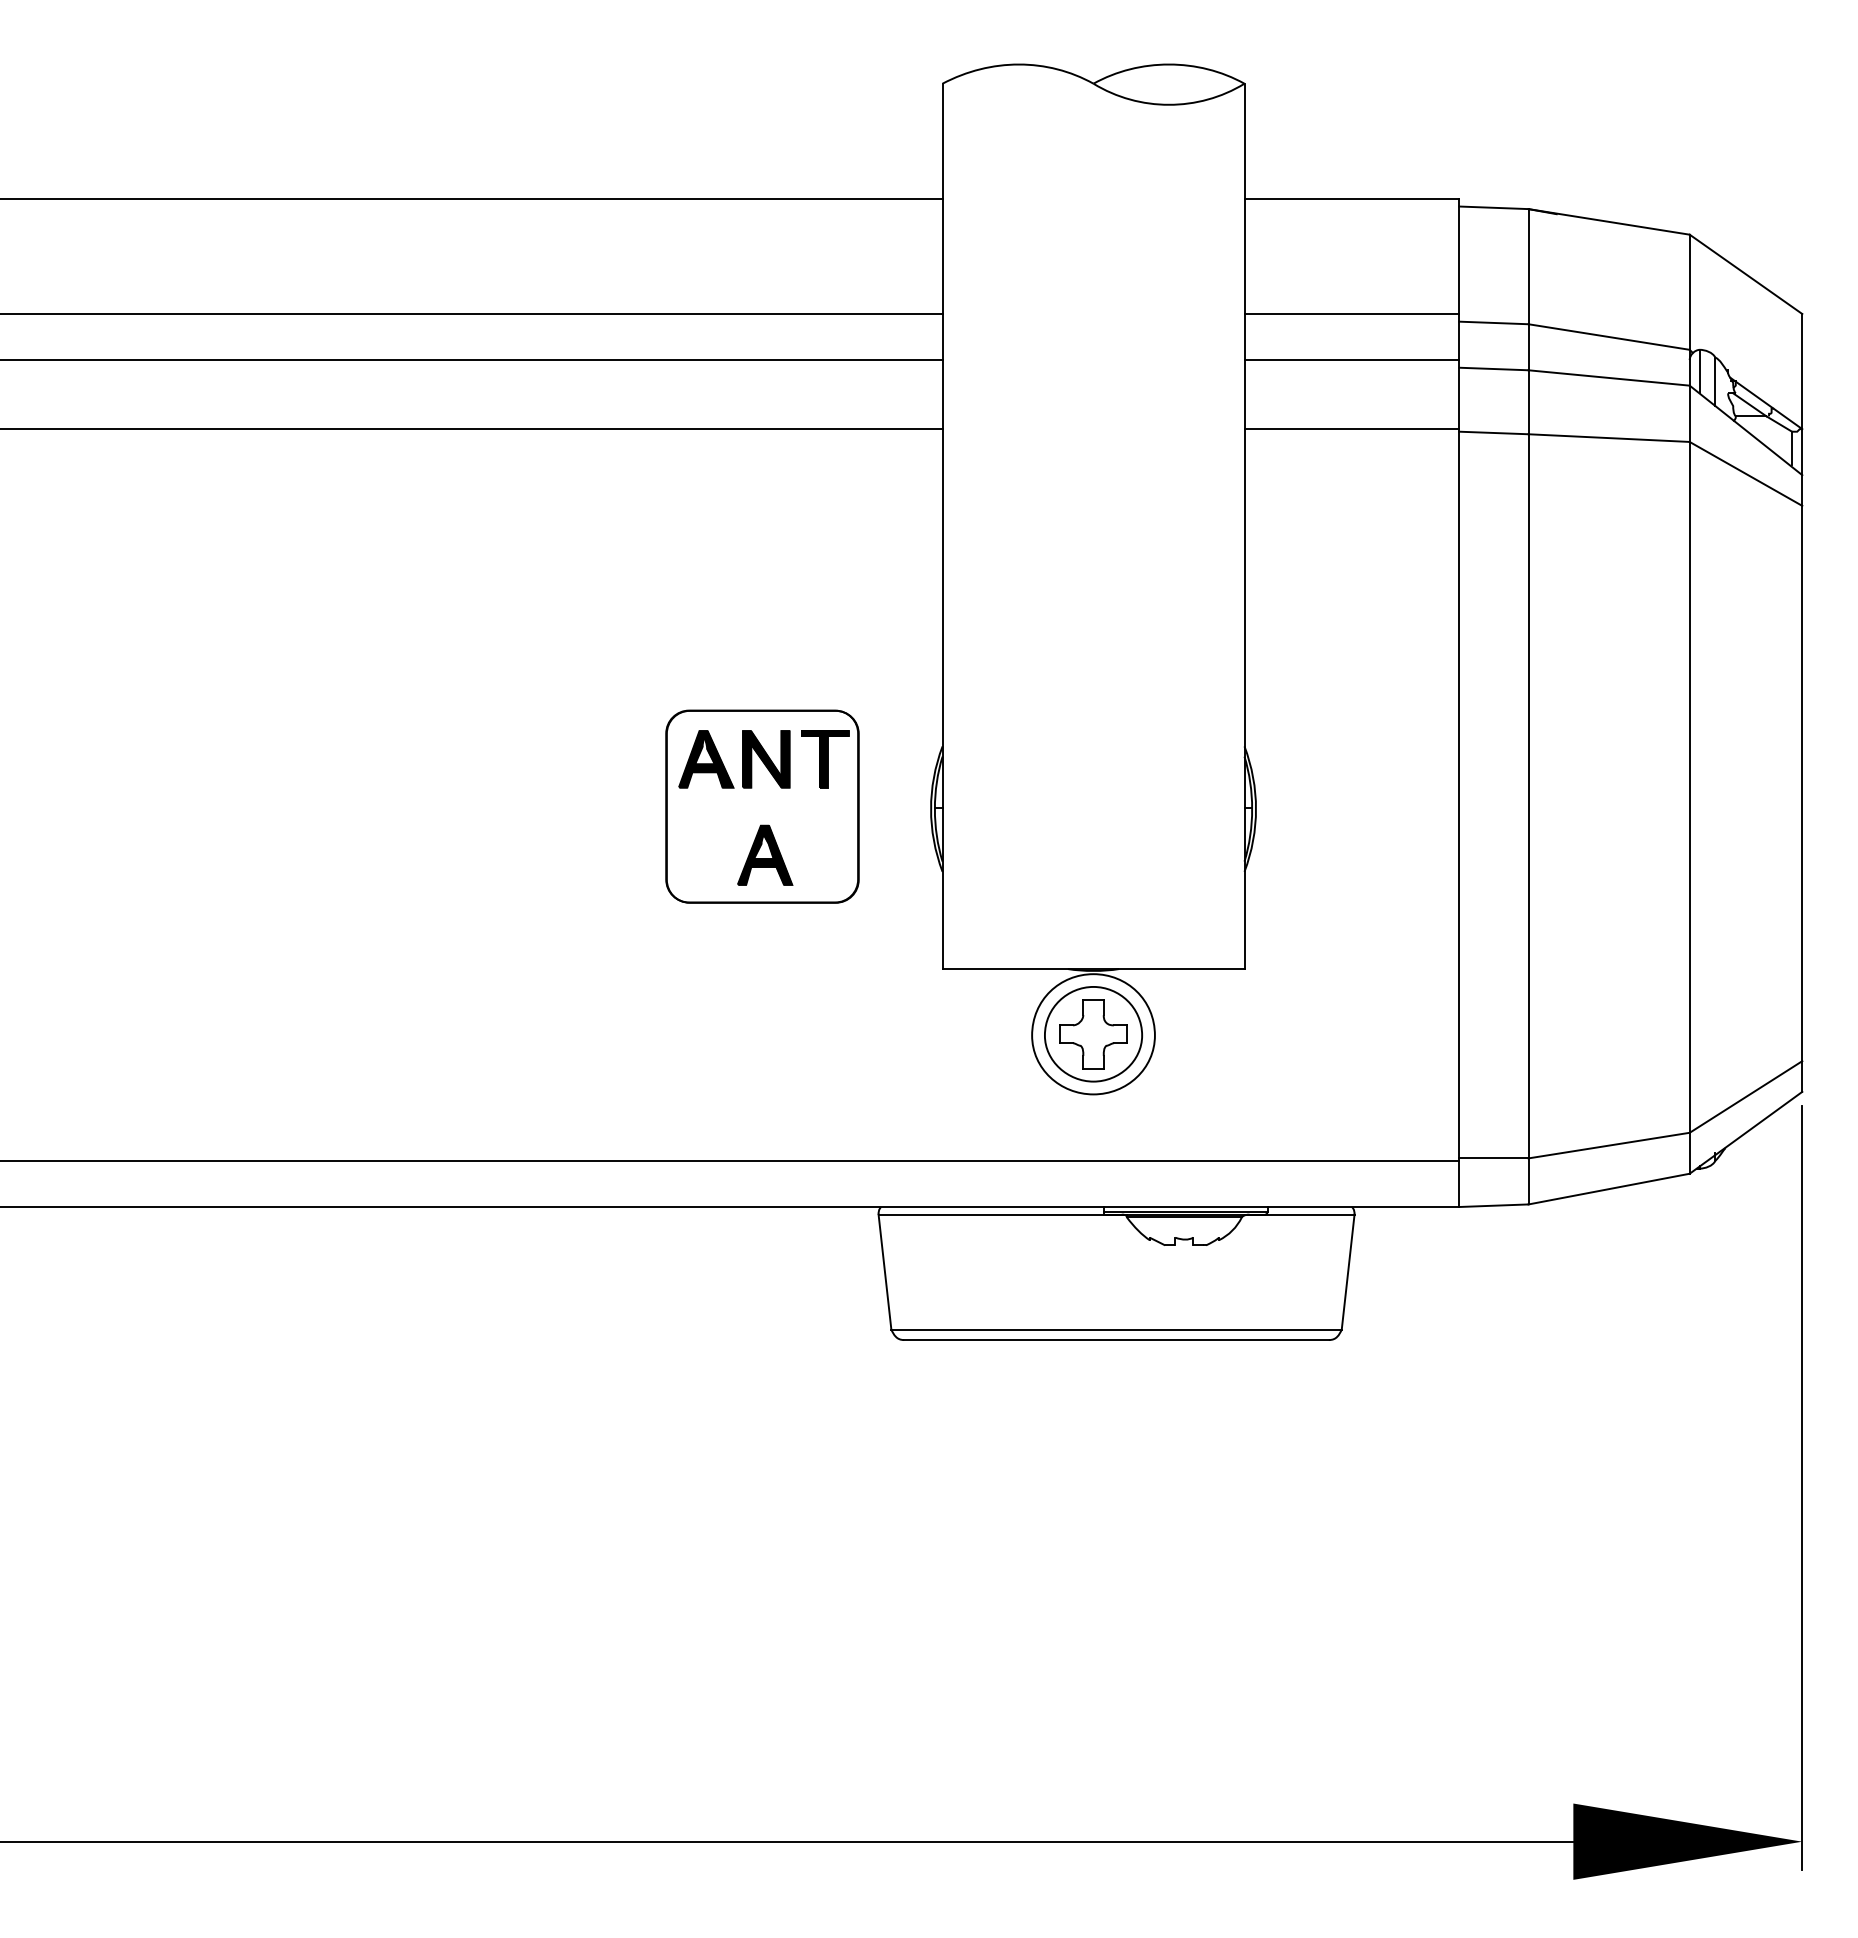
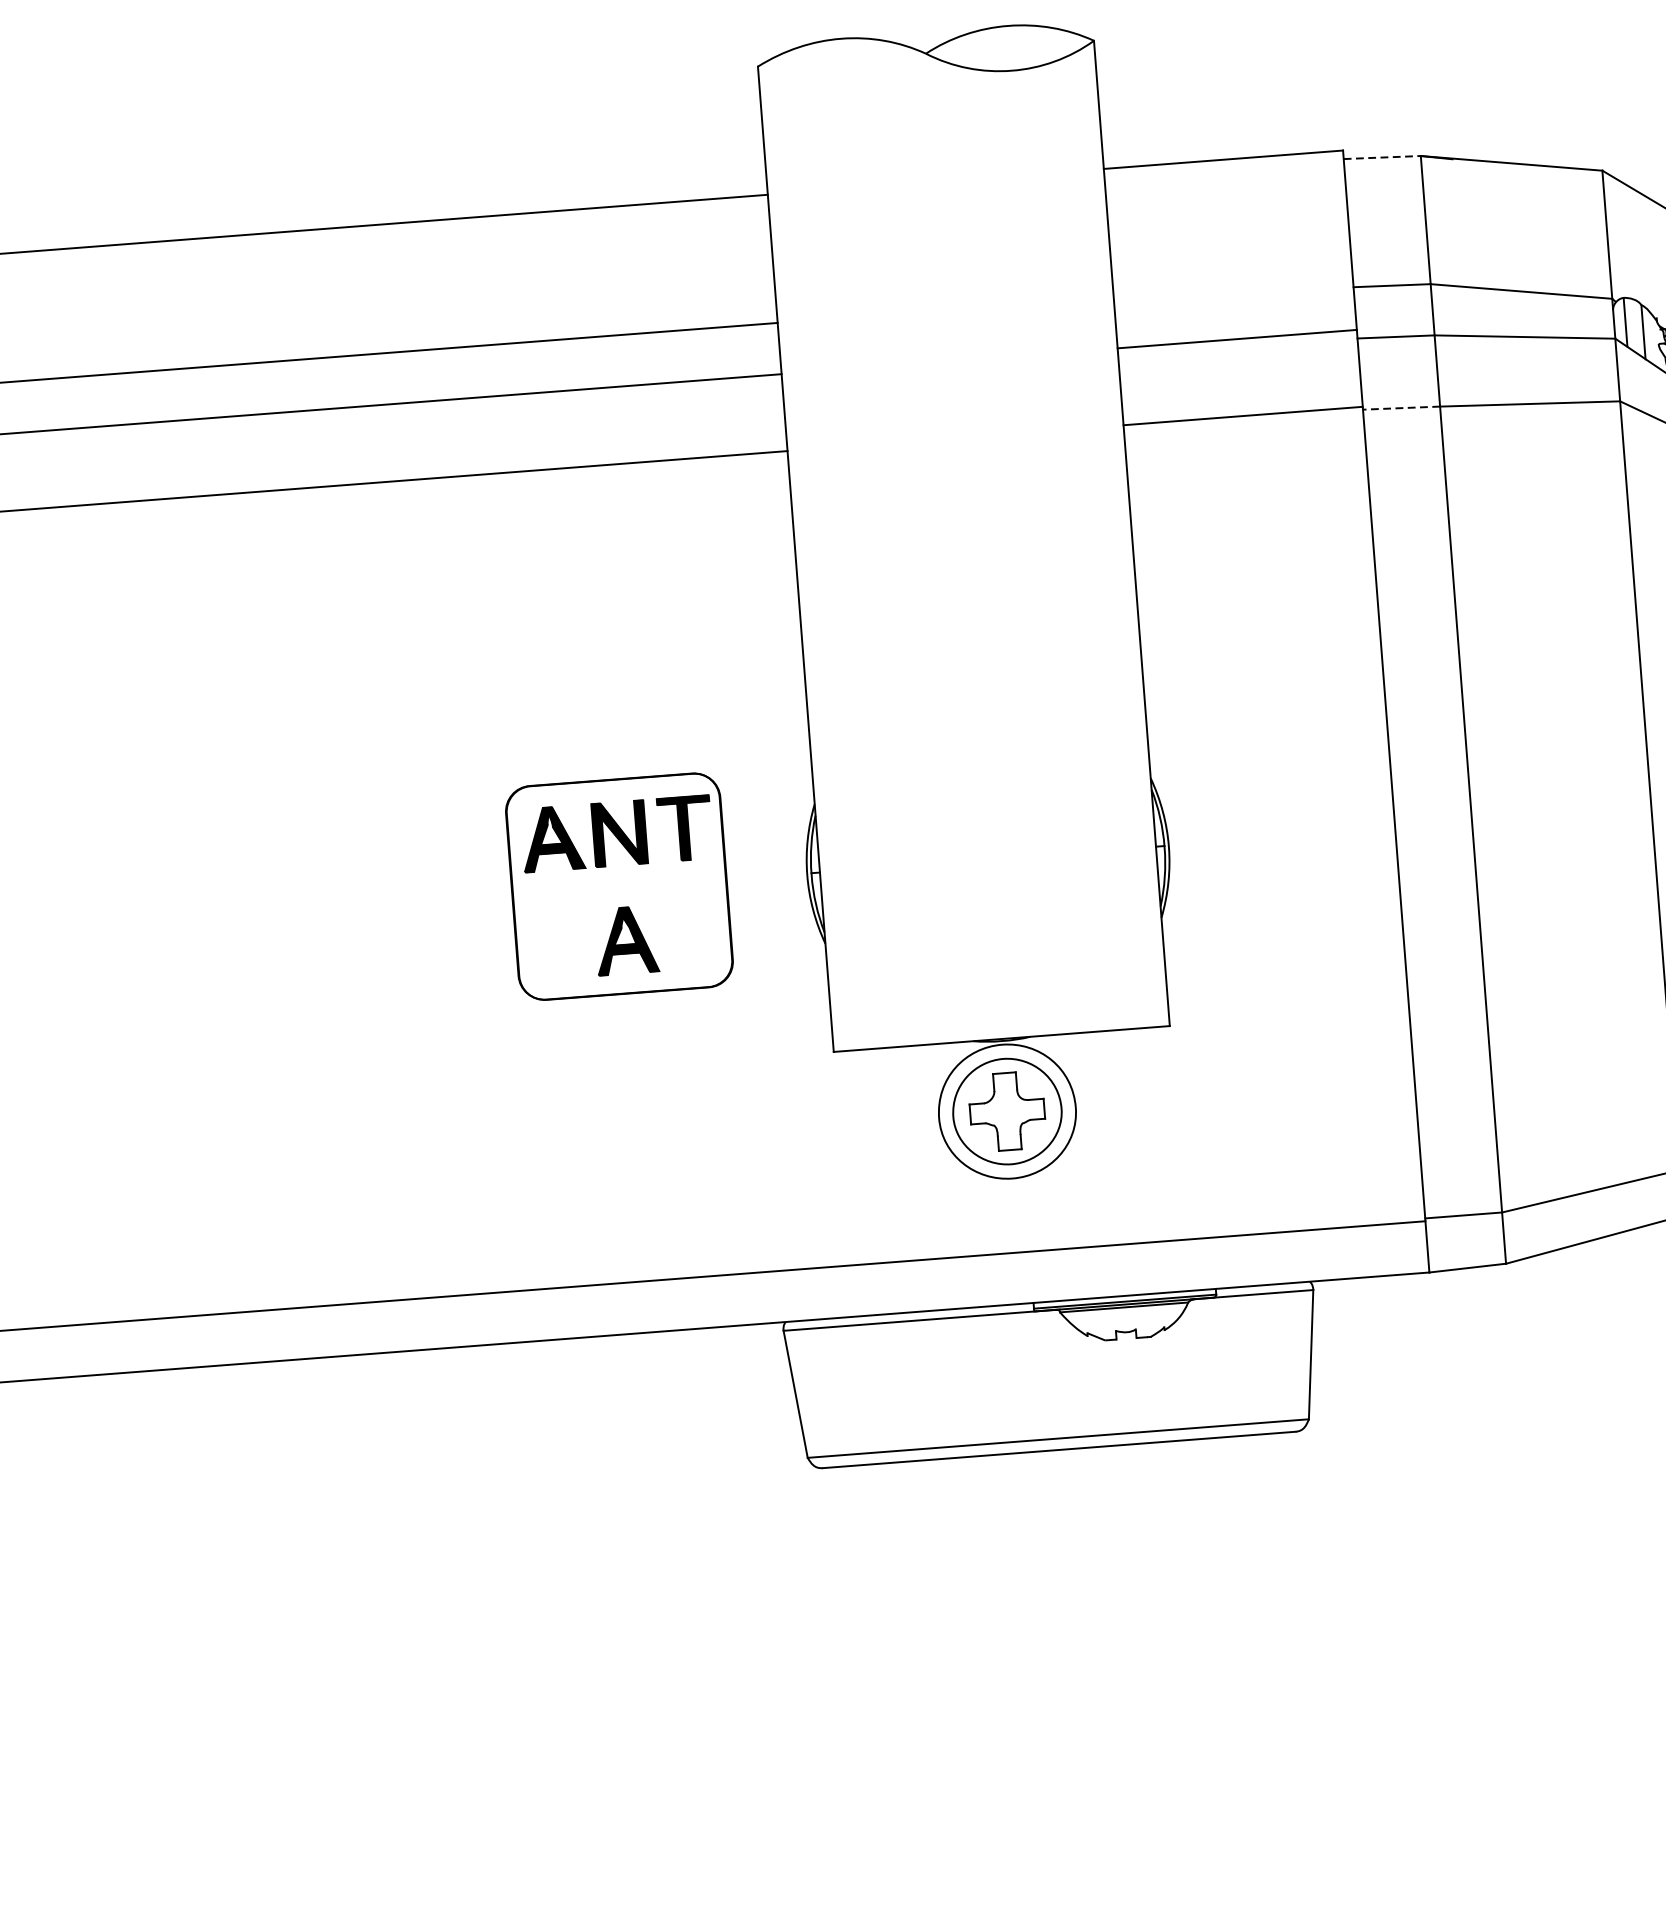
line: (1493, 207) -> (1381, 157), solid -> dashed
line: (1351, 314) -> (1232, 288), removed
line: (1493, 432) -> (1400, 407), solid -> dashed

